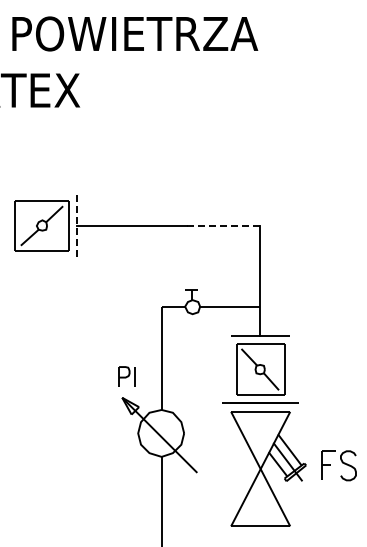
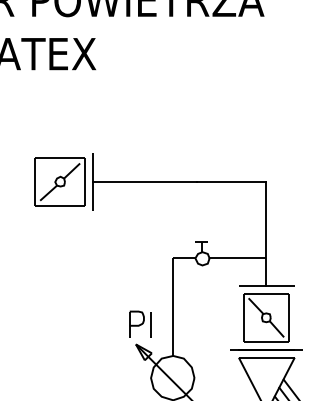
line: (77, 225) -> (93, 181), dashed -> solid
line: (223, 225) -> (231, 181), dashed -> solid
part: (126, 376) -> (140, 324), size x1.43

